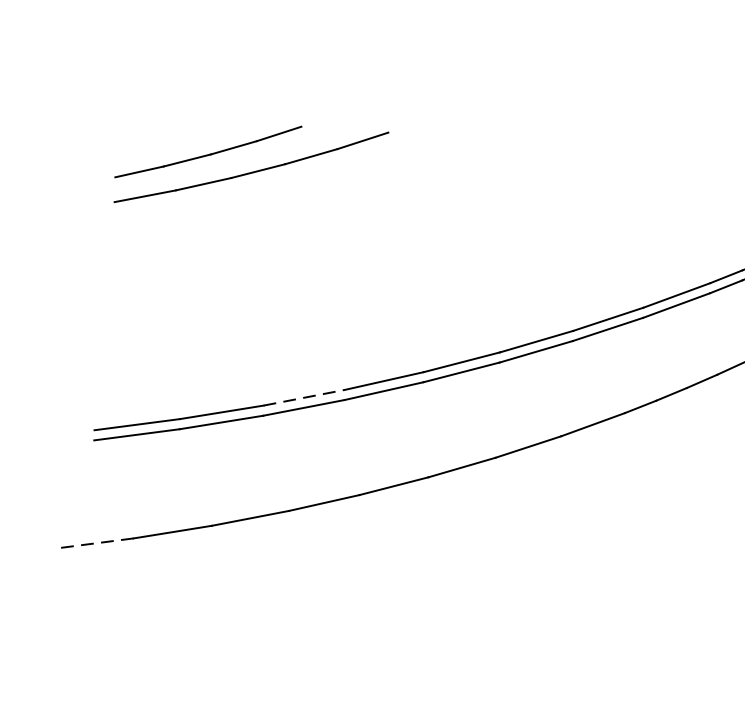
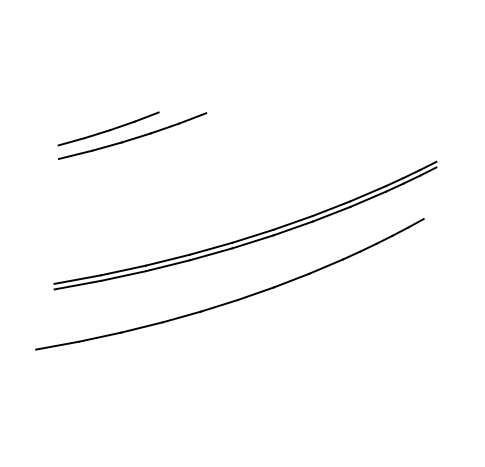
line: (303, 398) -> (167, 260), dashed -> solid
line: (94, 543) -> (57, 345), dashed -> solid

